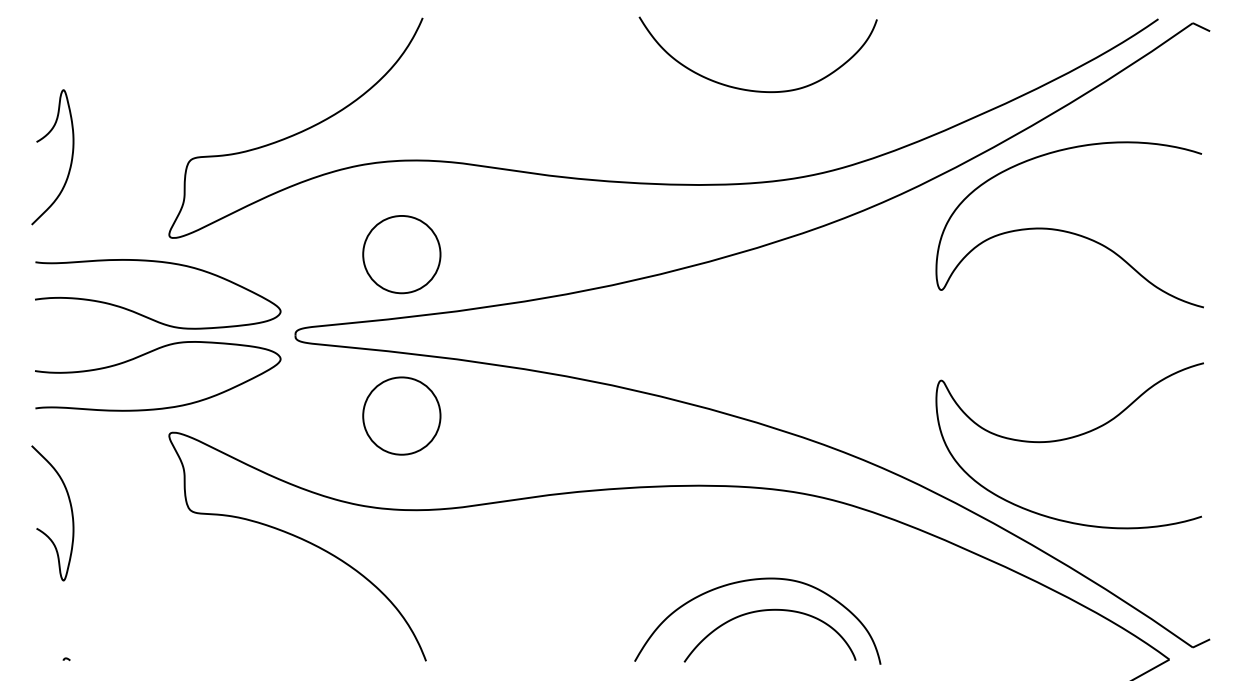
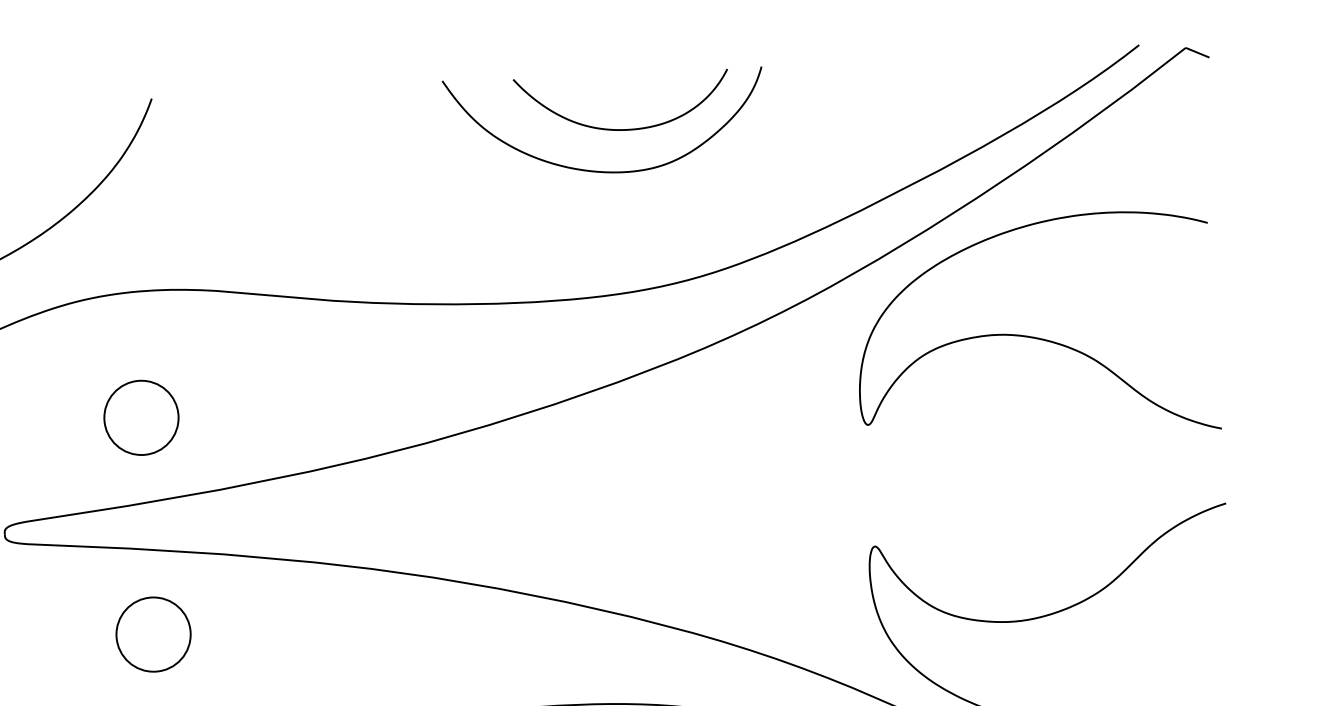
curve: (771, 59) -> (622, 128), added
circle: (401, 254) -> (140, 417), size x0.71
circle: (401, 415) -> (153, 633), size x0.71

